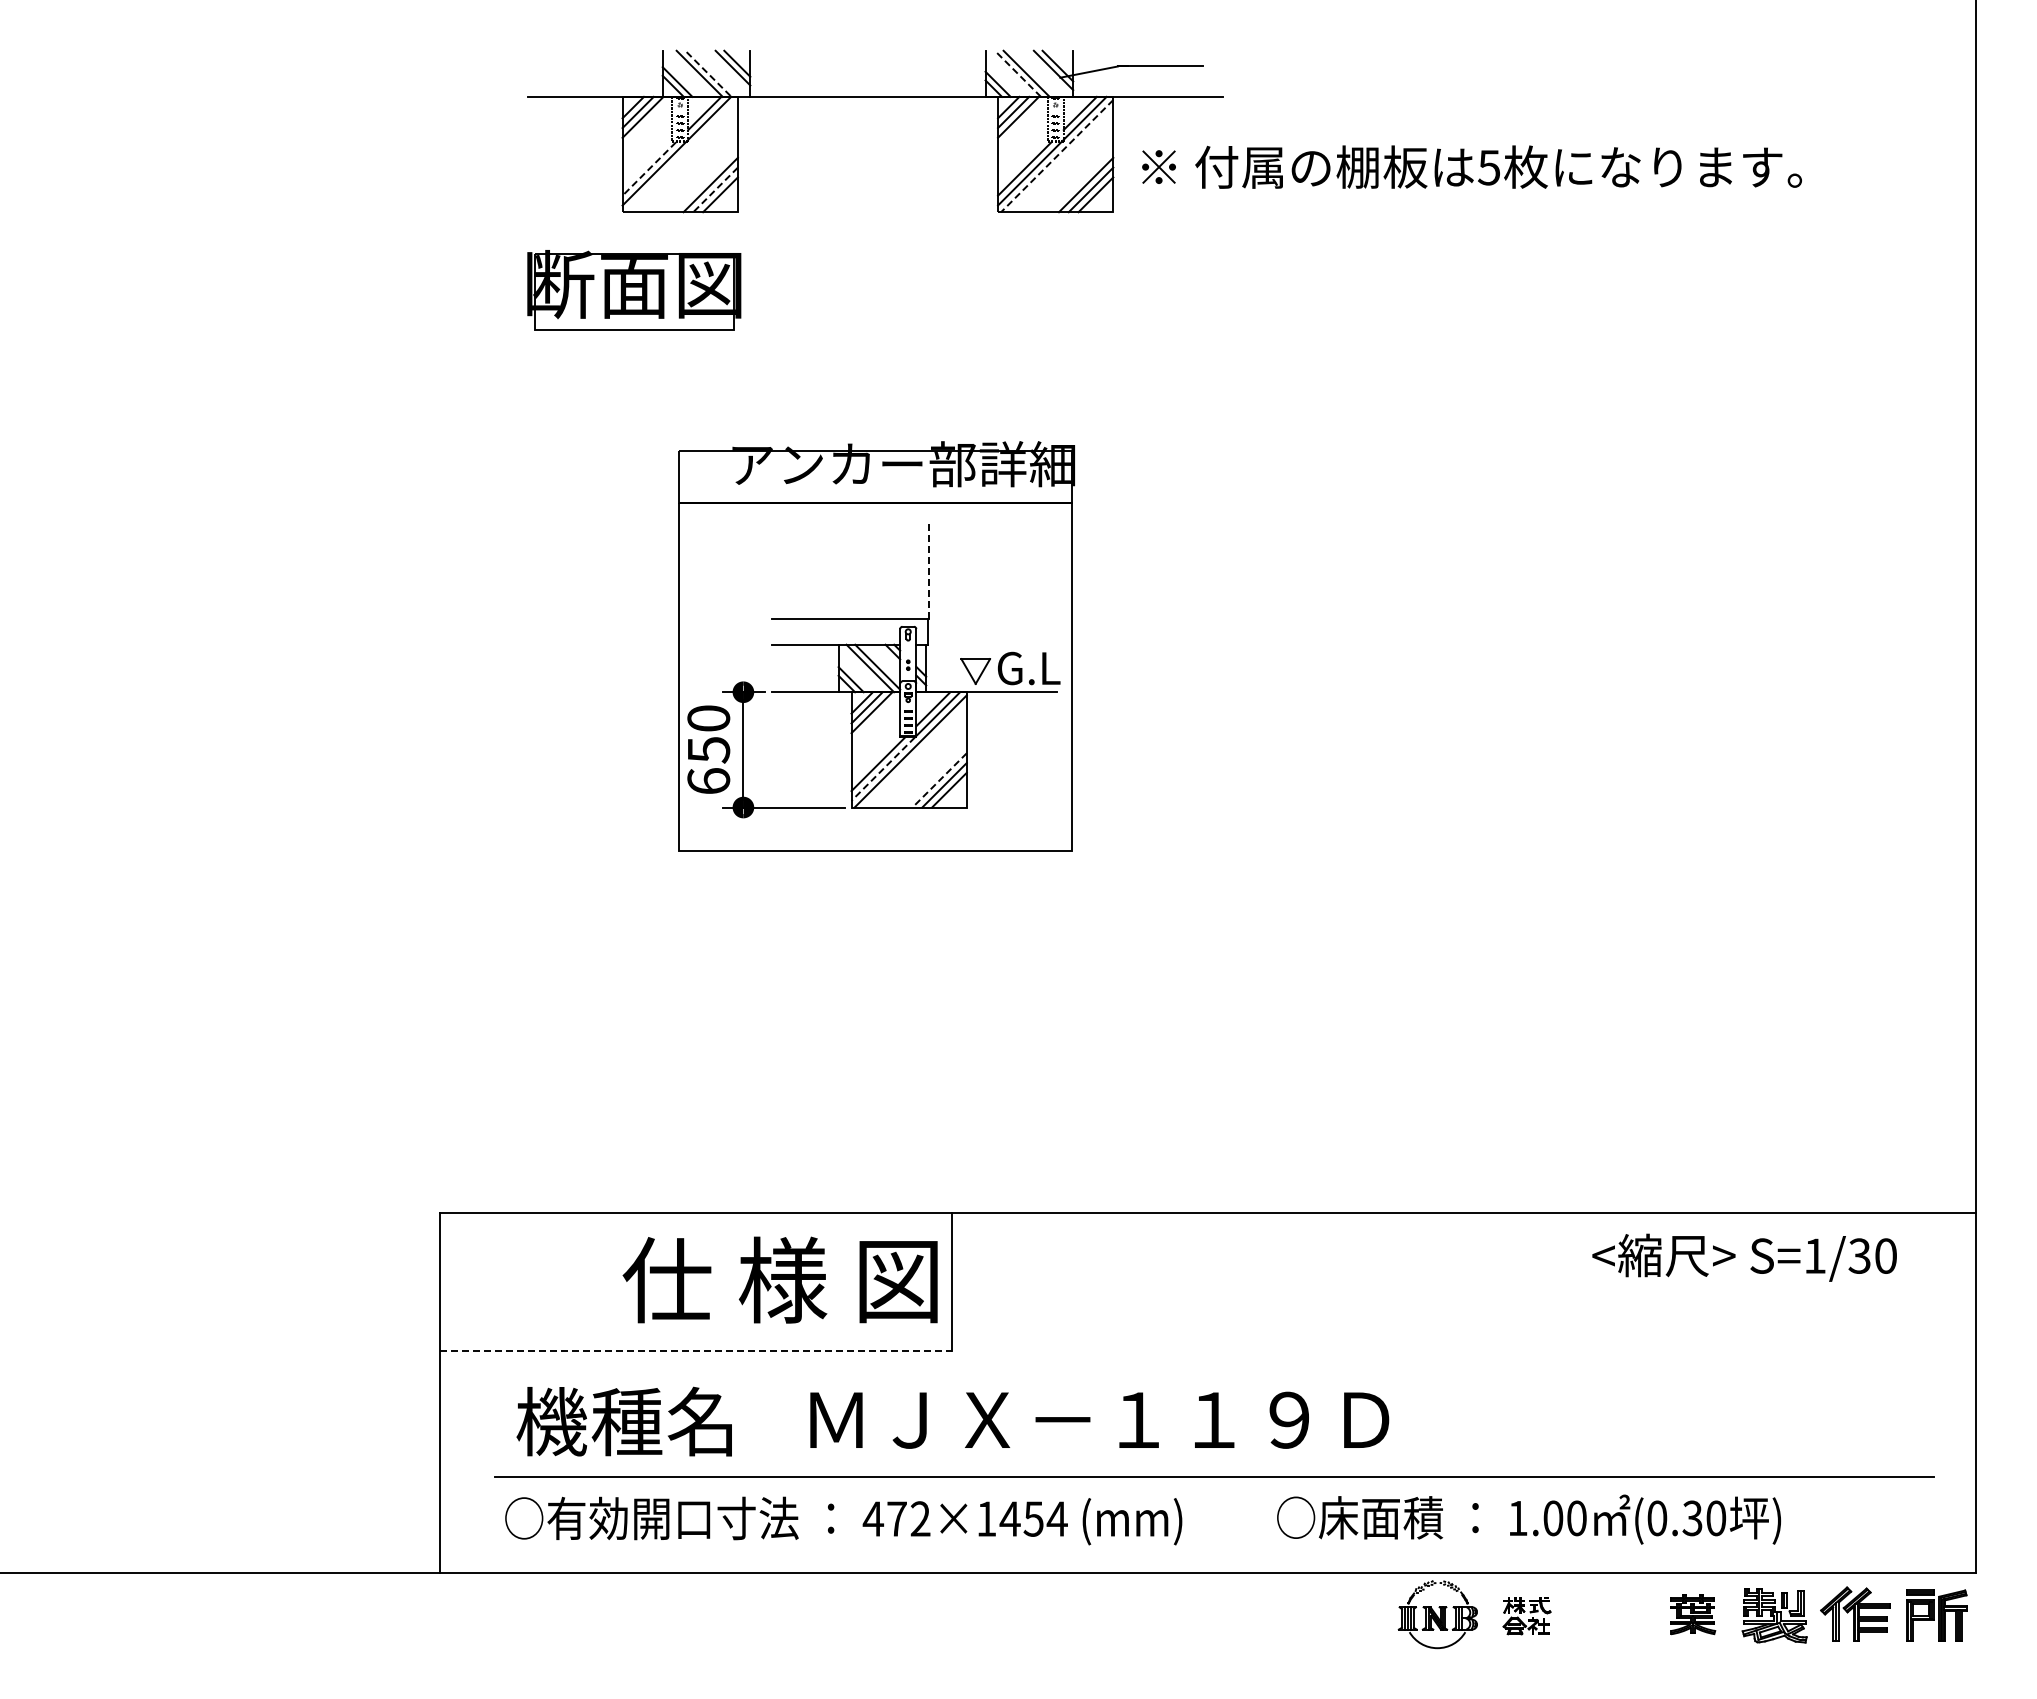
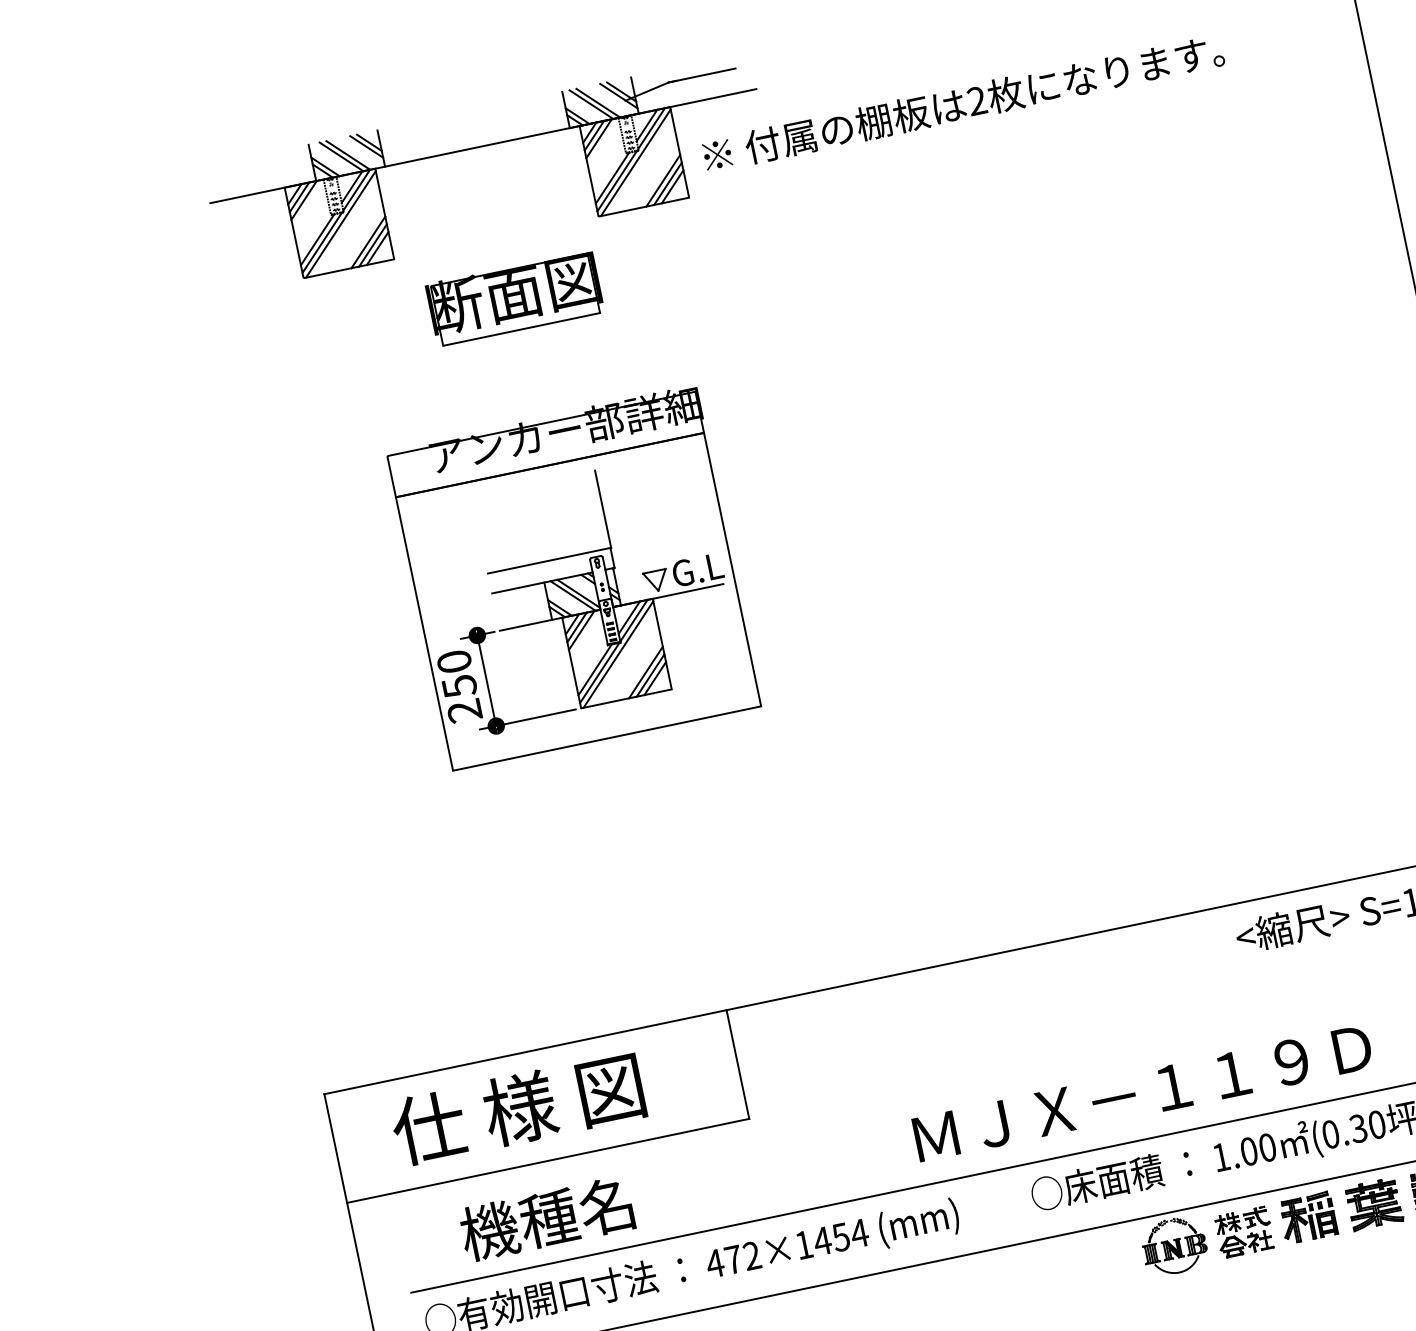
line: (707, 73) -> (347, 155), dashed -> solid
line: (1017, 73) -> (591, 104), dashed -> solid
line: (681, 155) -> (340, 224), added
line: (1056, 156) -> (635, 163), dashed -> solid
text: (1489, 167) -> (977, 100), 5 -> 2
line: (649, 169) -> (317, 240), dashed -> solid
line: (715, 189) -> (372, 245), dashed -> solid
part: (634, 290) -> (515, 298), moved
line: (929, 569) -> (603, 508), dashed -> solid
line: (883, 769) -> (600, 673), dashed -> solid
line: (939, 780) -> (645, 672), dashed -> solid
text: (708, 781) -> (464, 711), 650 -> 250
text: (779, 1279) -> (517, 1108), moved
line: (695, 1351) -> (547, 1161), dashed -> solid
text: (1099, 1419) -> (1142, 1092), moved
text: (623, 1421) -> (546, 1219), moved
part: (1607, 1613) -> (1307, 1217), added
part: (1692, 1614) -> (1374, 1204), size x1.43
part: (1526, 1615) -> (1243, 1232), size x1.43

